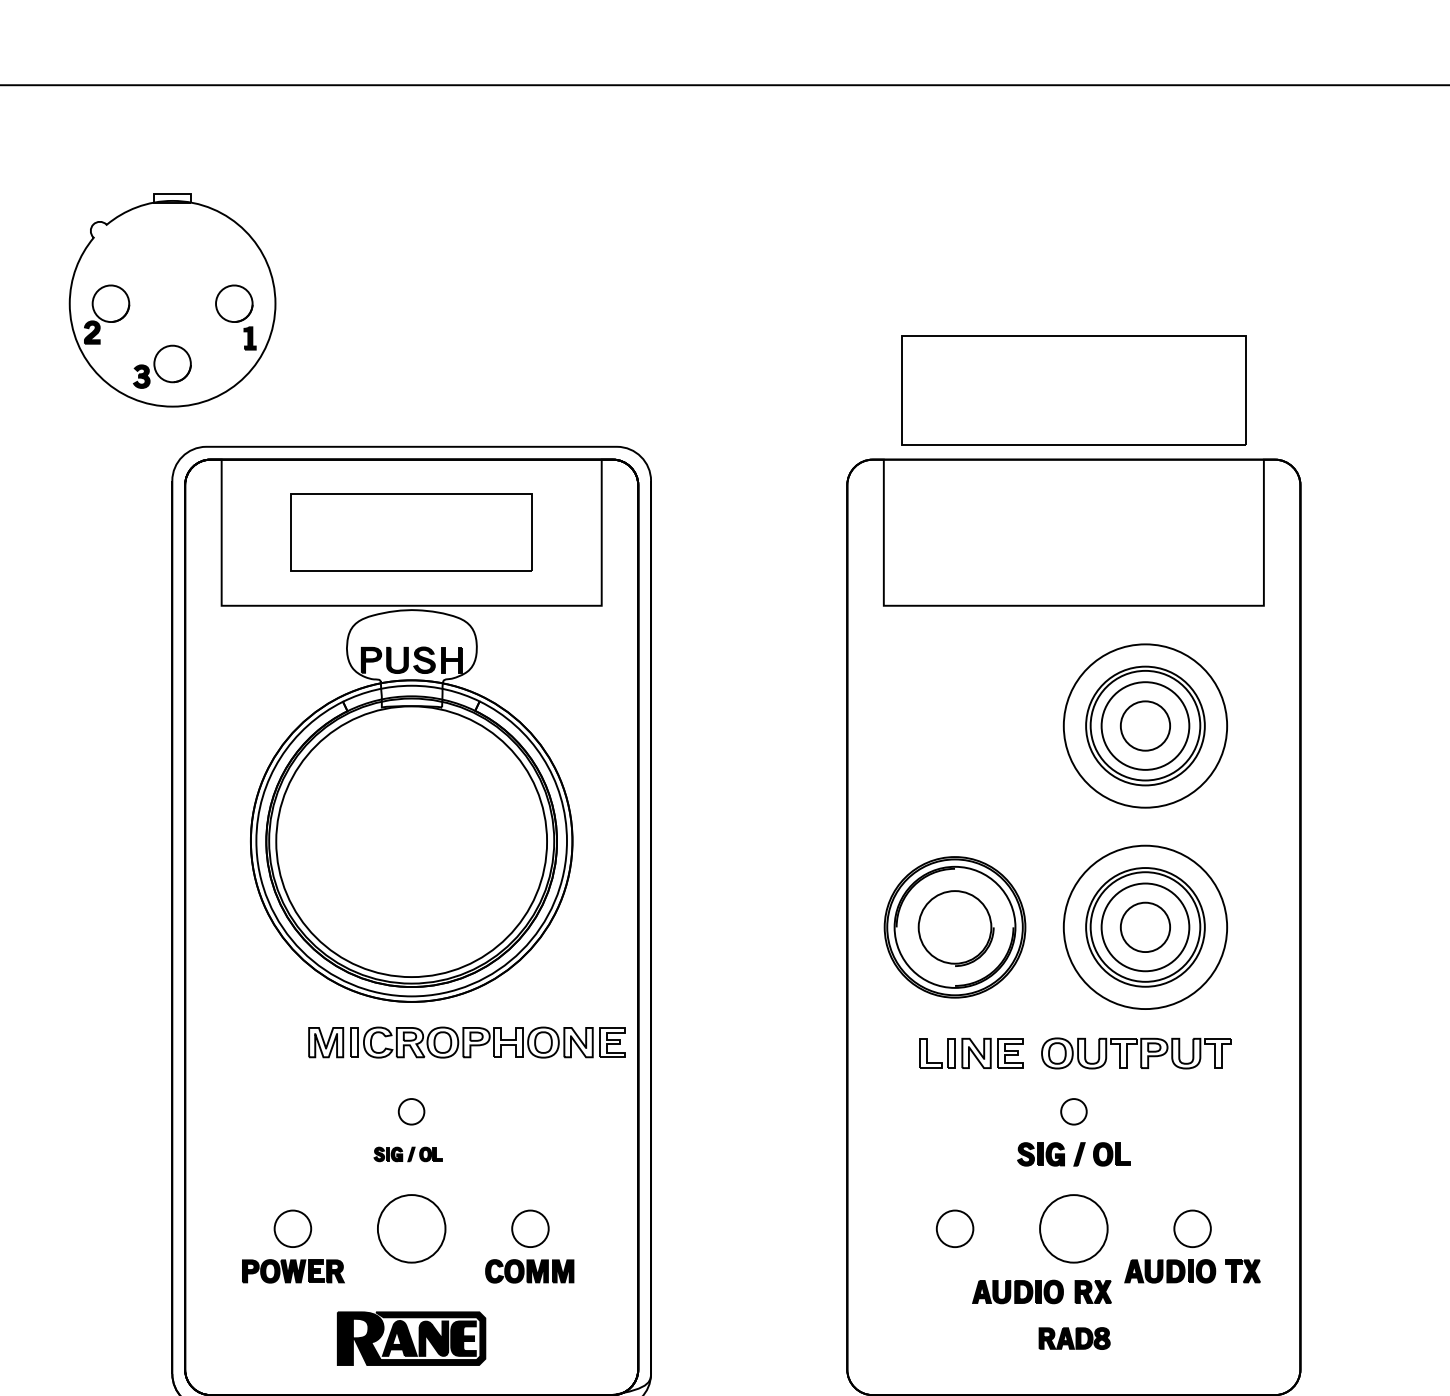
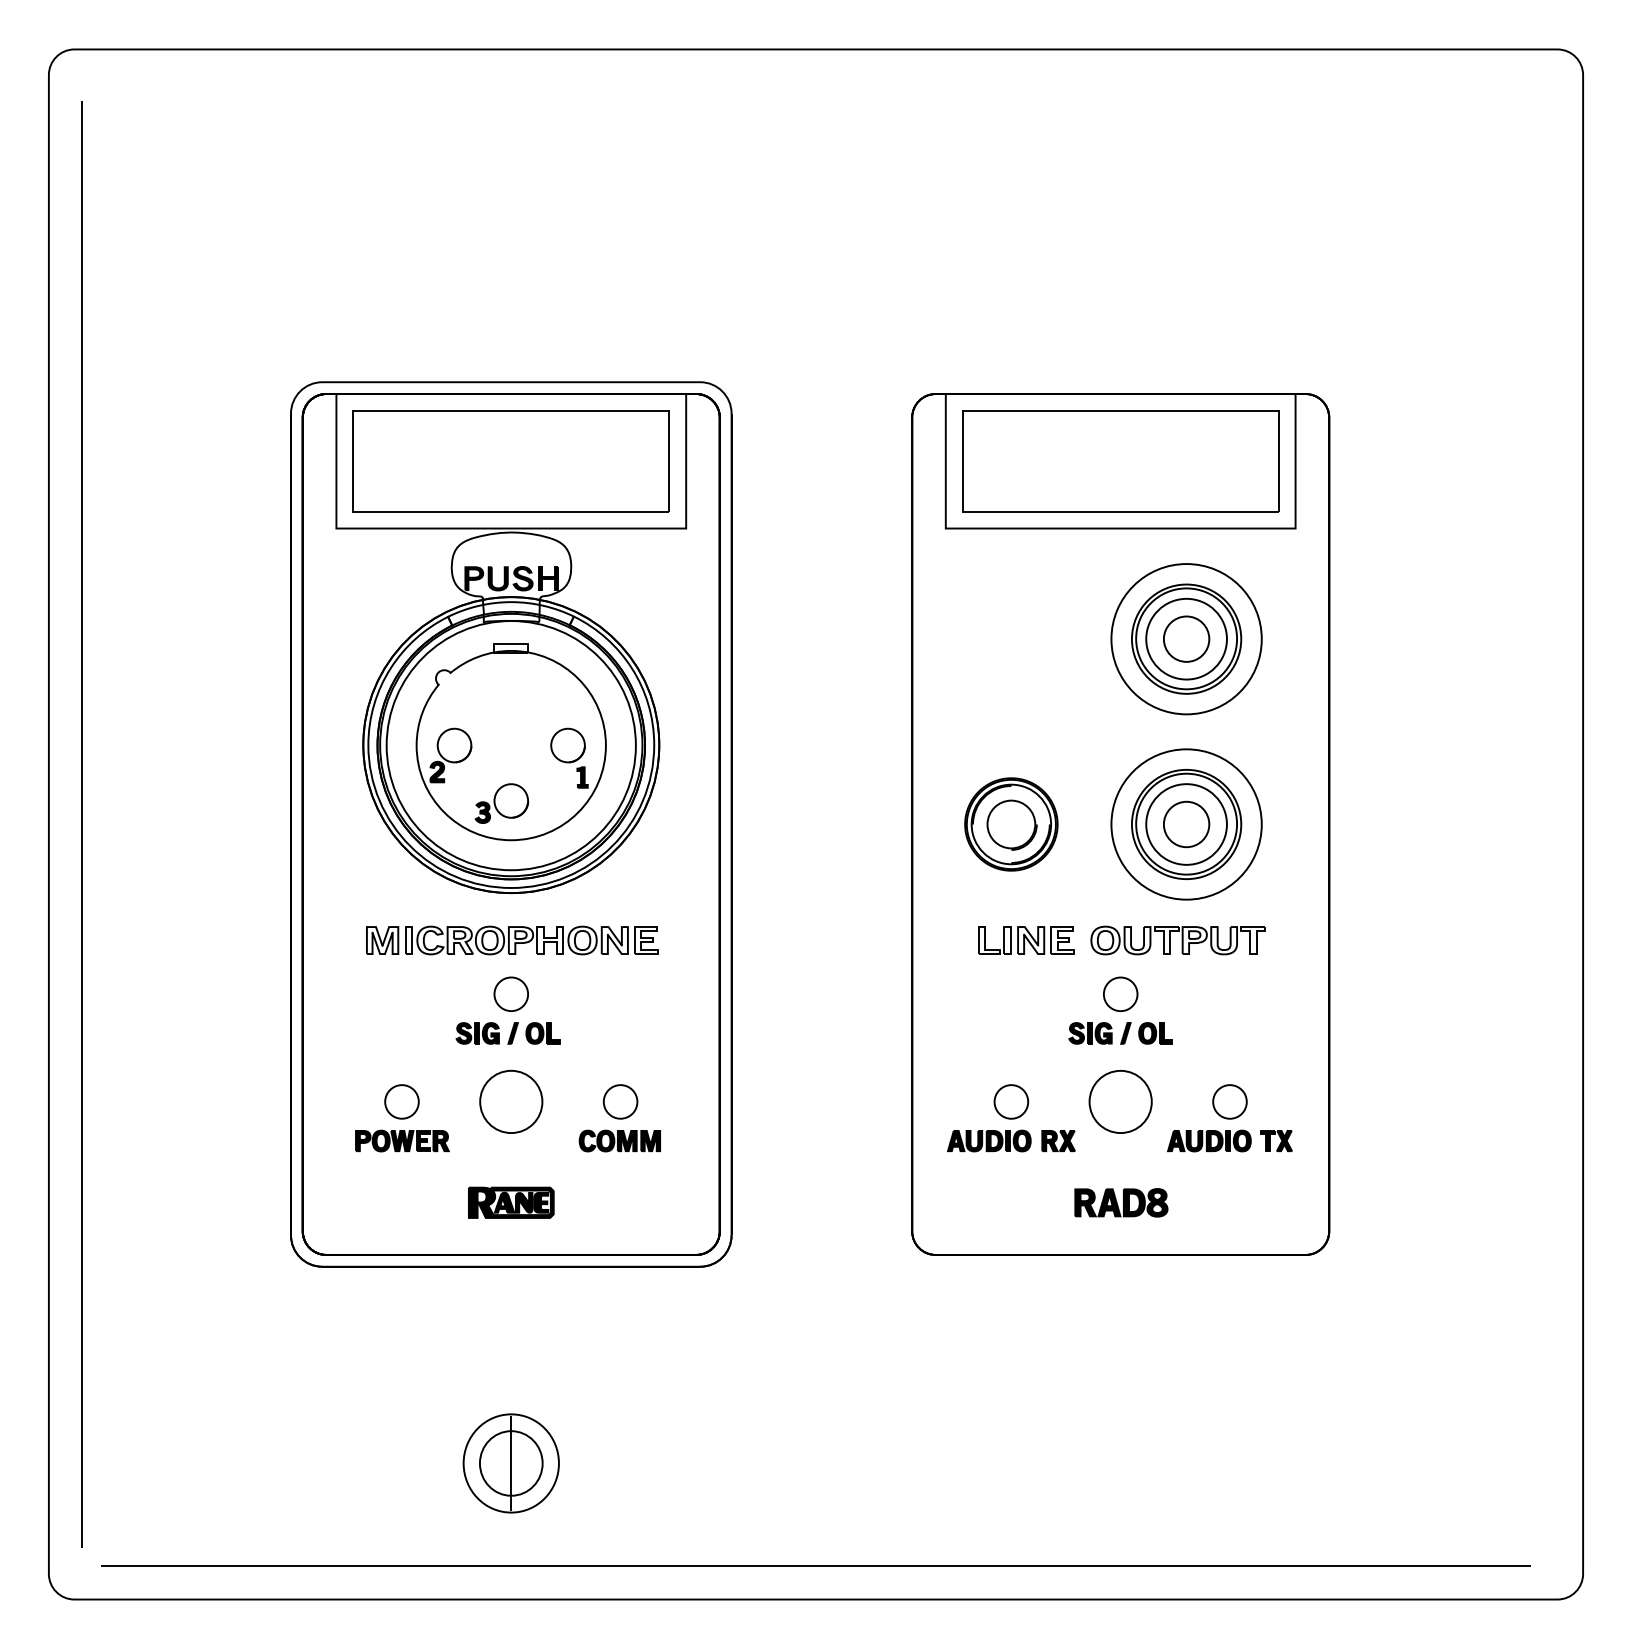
part: (171, 300) -> (510, 742), moved
part: (1073, 390) -> (1120, 461), moved
part: (410, 532) -> (510, 461), size x1.43
part: (955, 927) -> (1011, 824), size x0.71
part: (467, 1042) -> (512, 940), moved
part: (410, 1111) -> (510, 993), size x1.43
part: (1073, 1111) -> (1120, 993), size x1.43
part: (407, 1154) -> (507, 1033), size x1.67
part: (1042, 1291) -> (1011, 1140), moved
part: (411, 1338) -> (511, 1202), size x0.62
part: (1074, 1338) -> (1121, 1202), size x1.43

